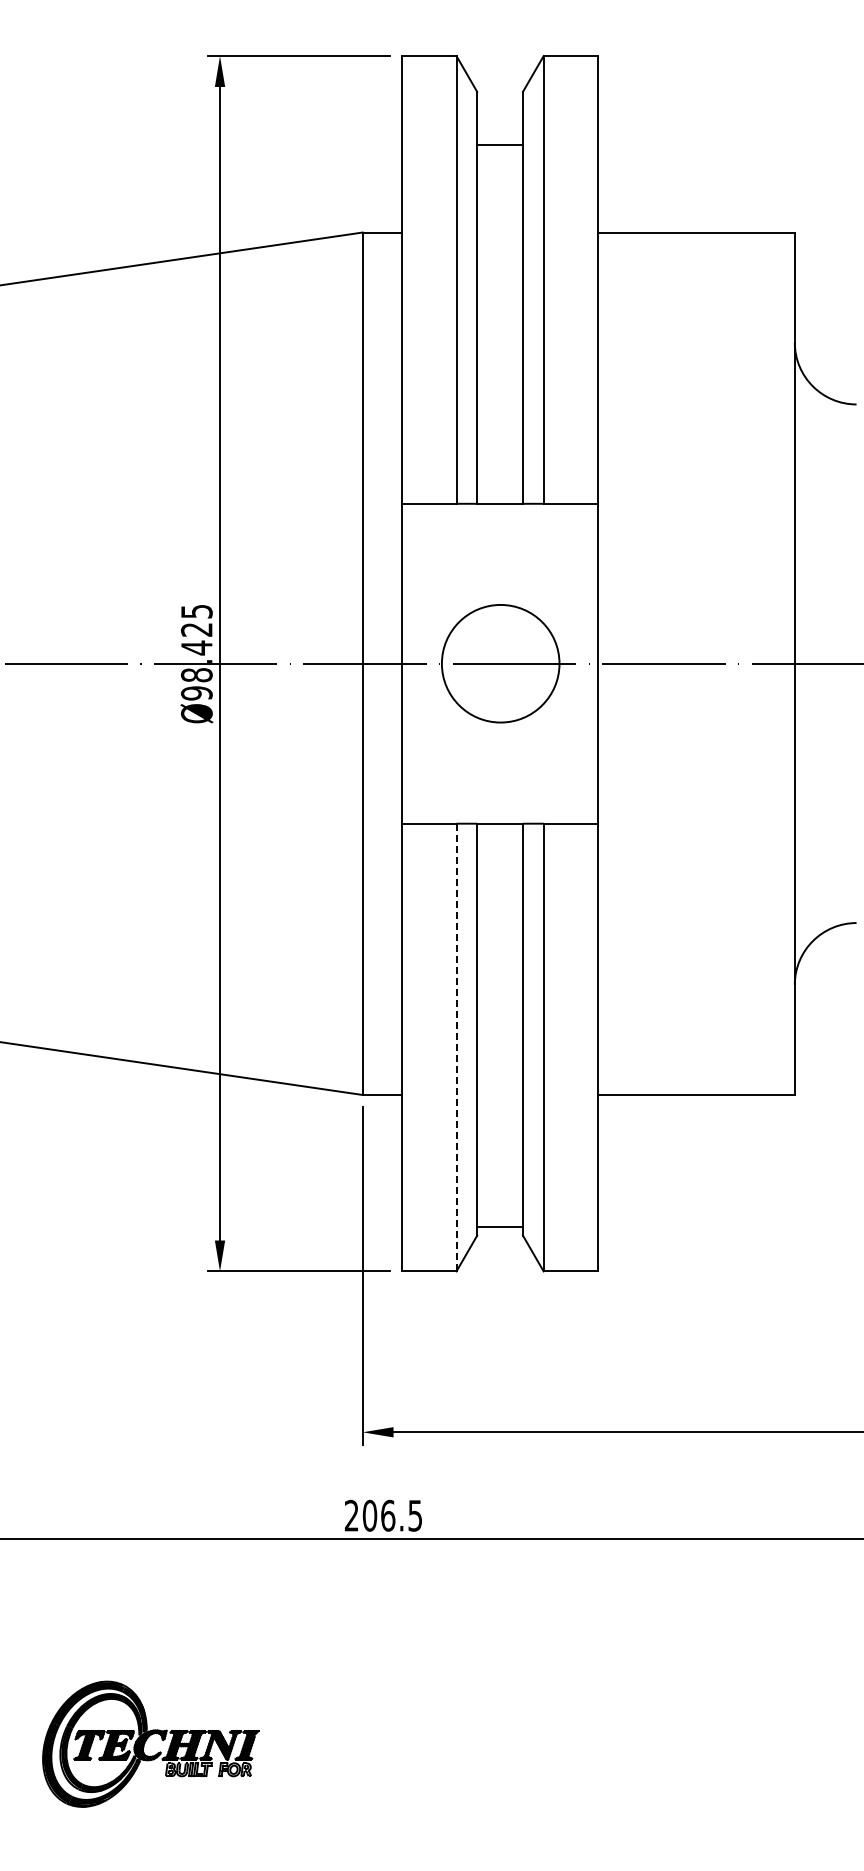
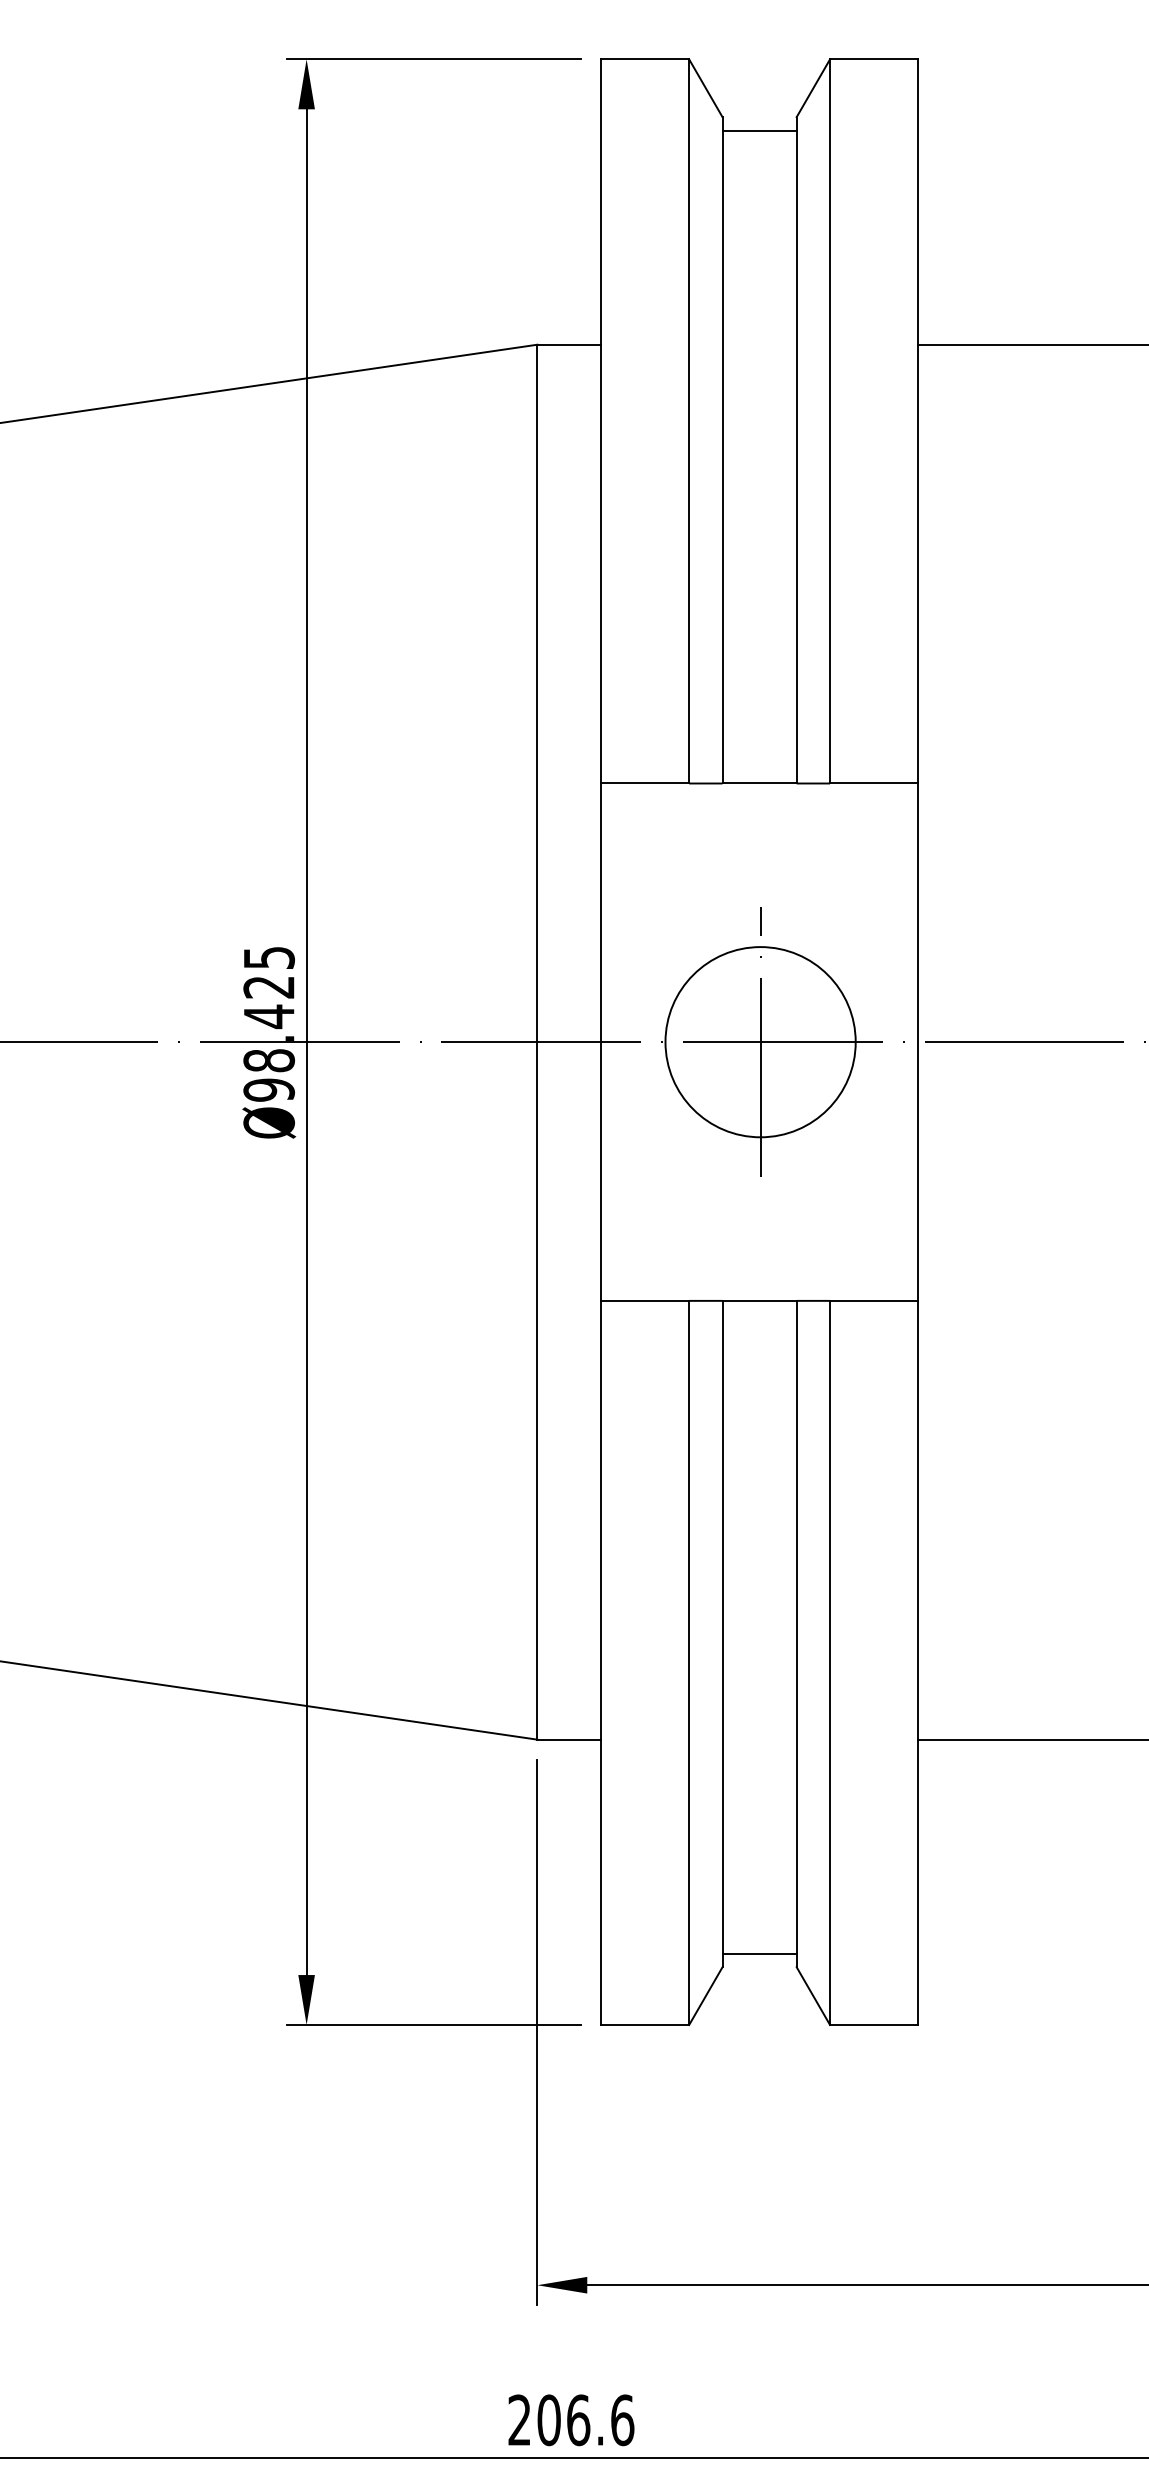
line: (500, 145) -> (760, 131), moved
line: (500, 663) -> (760, 1041), added
line: (456, 1047) -> (689, 1662), dashed -> solid
text: (415, 1515) -> (622, 2419), 206.5 -> 206.6

